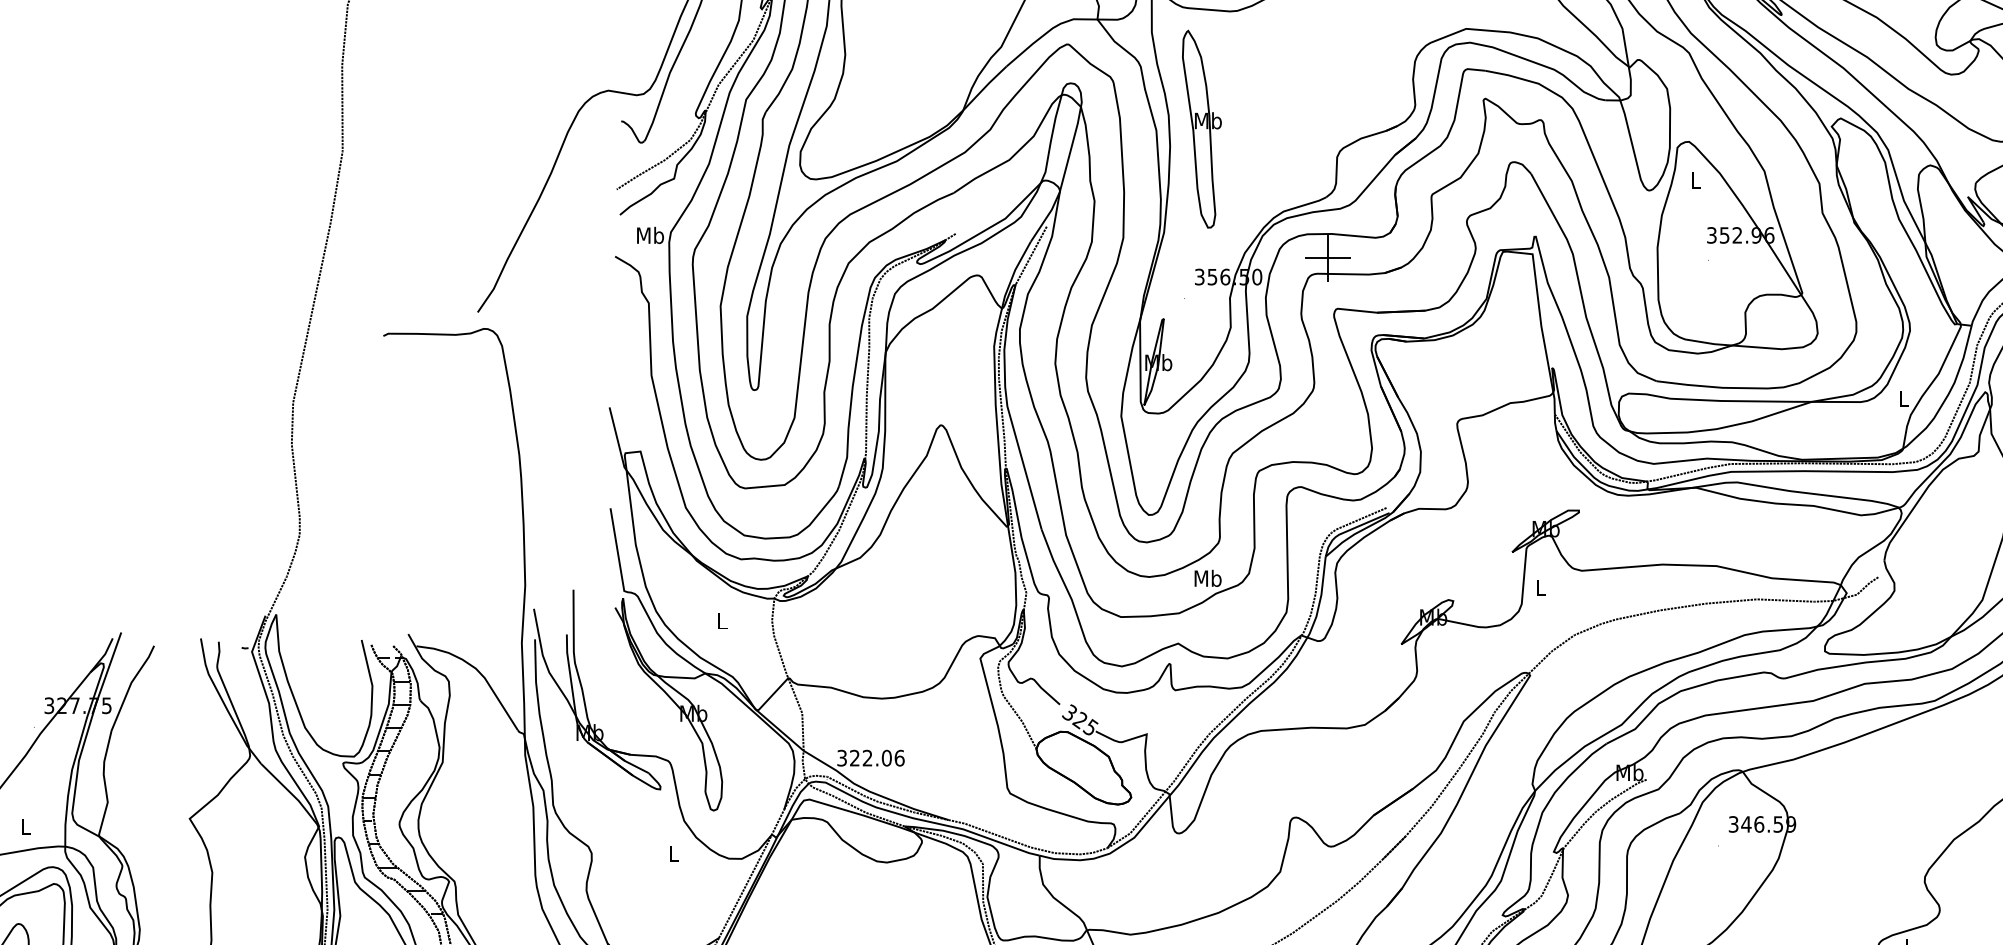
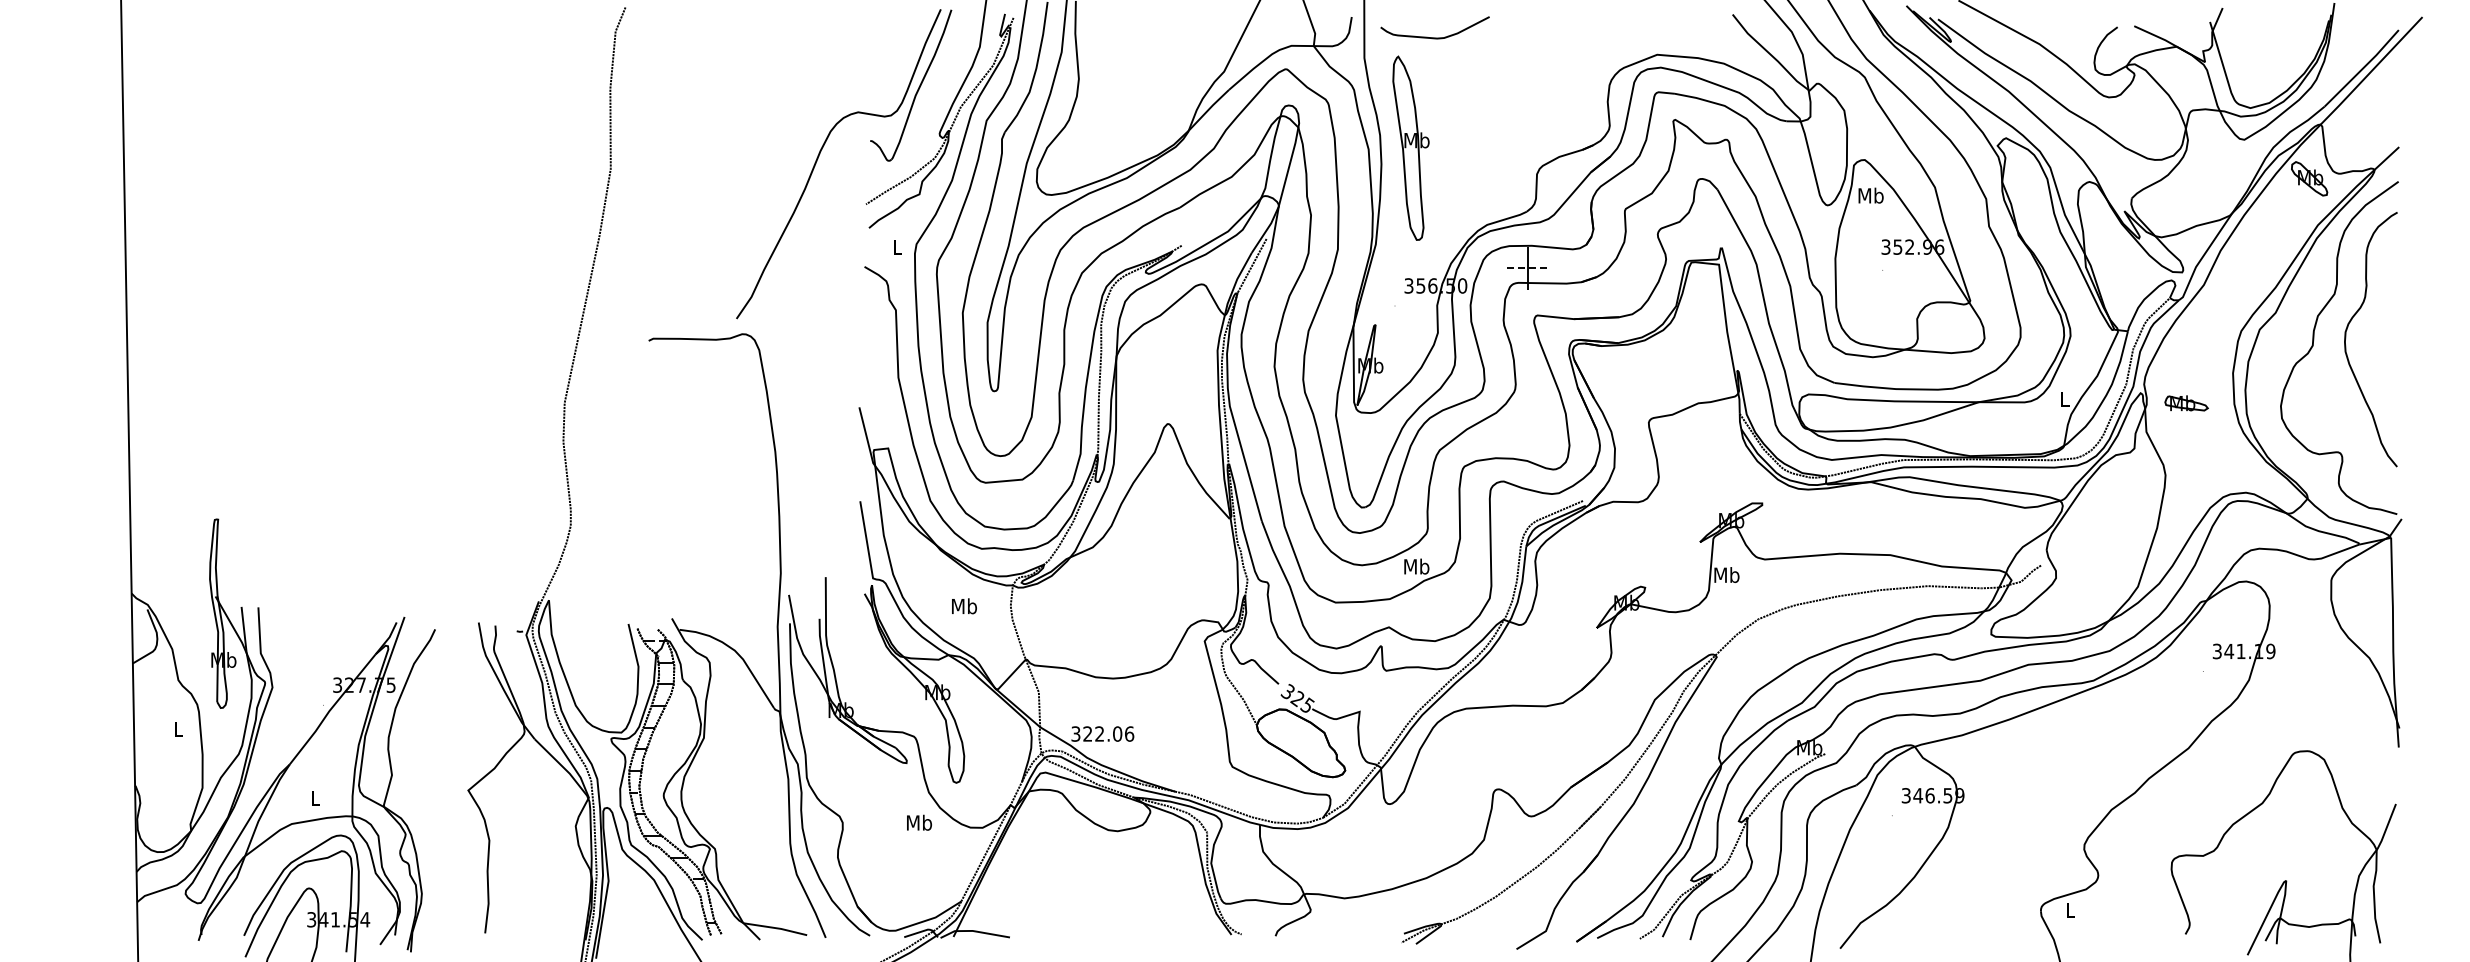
text: (1695, 179) -> (1870, 195), L -> Mb
text: (650, 235) -> (897, 247), Mb -> L
line: (1328, 258) -> (1528, 268), solid -> dashed
text: (1540, 587) -> (1726, 575), L -> Mb
text: (722, 621) -> (964, 606), L -> Mb
text: (674, 853) -> (919, 822), L -> Mb

